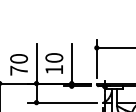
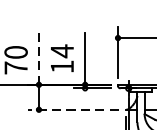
text: (54, 57) -> (62, 50), 10 -> 14
line: (36, 63) -> (38, 58), solid -> dashed
line: (62, 102) -> (73, 109), solid -> dashed

